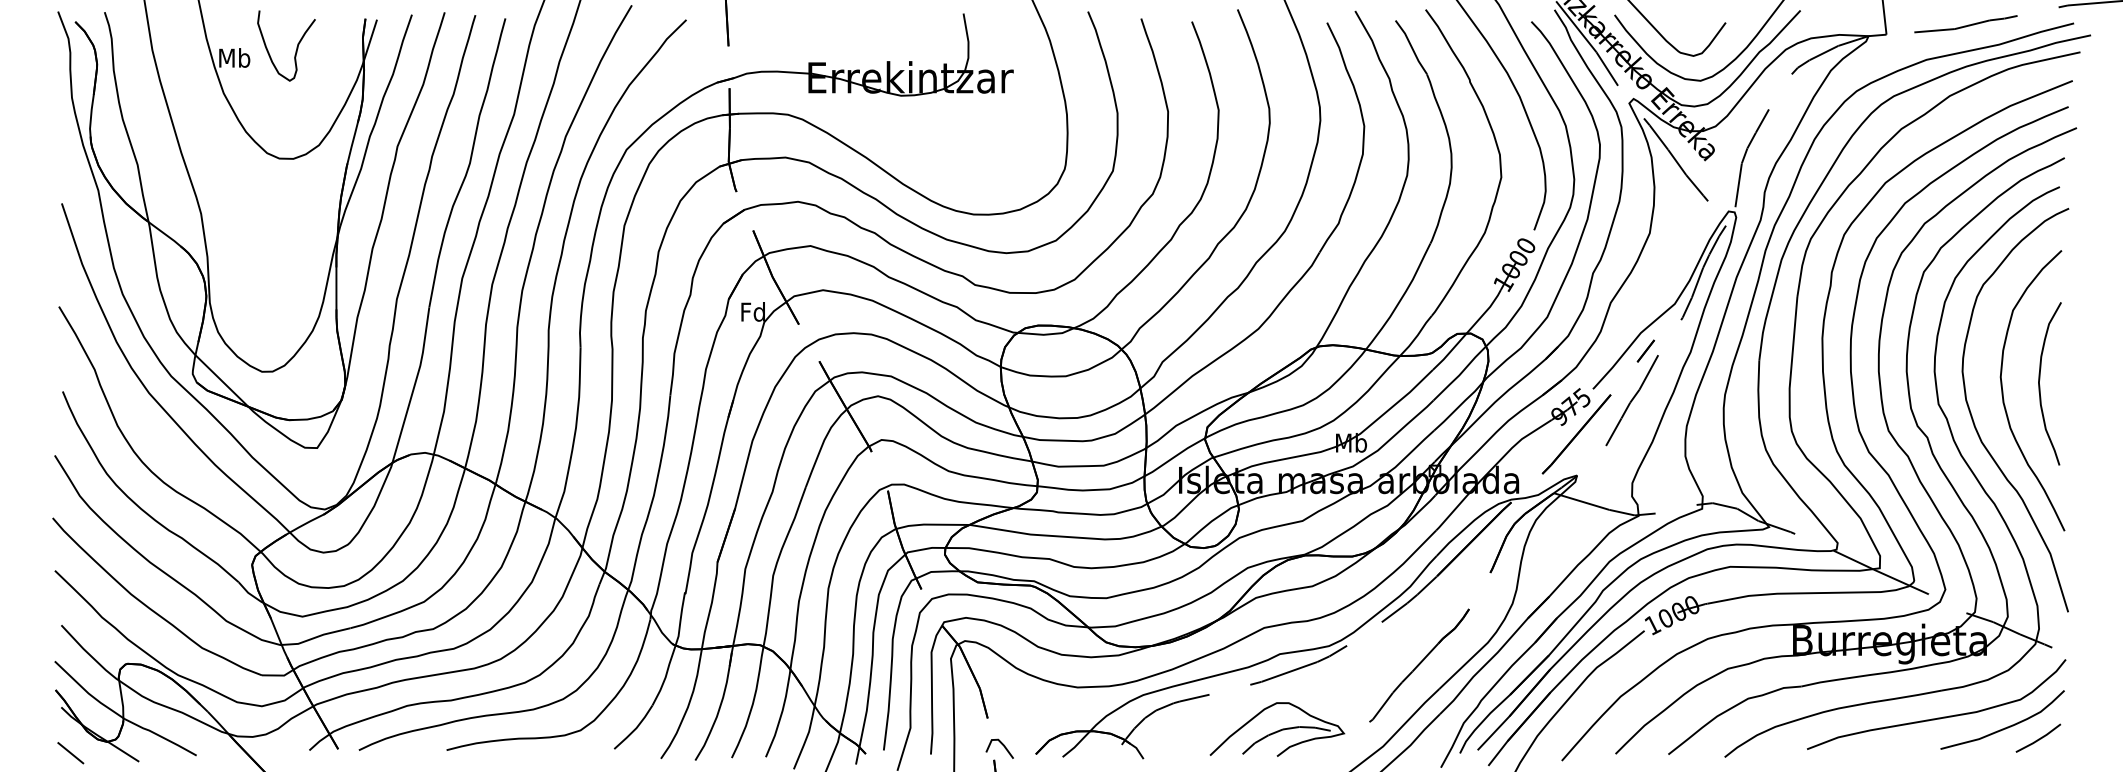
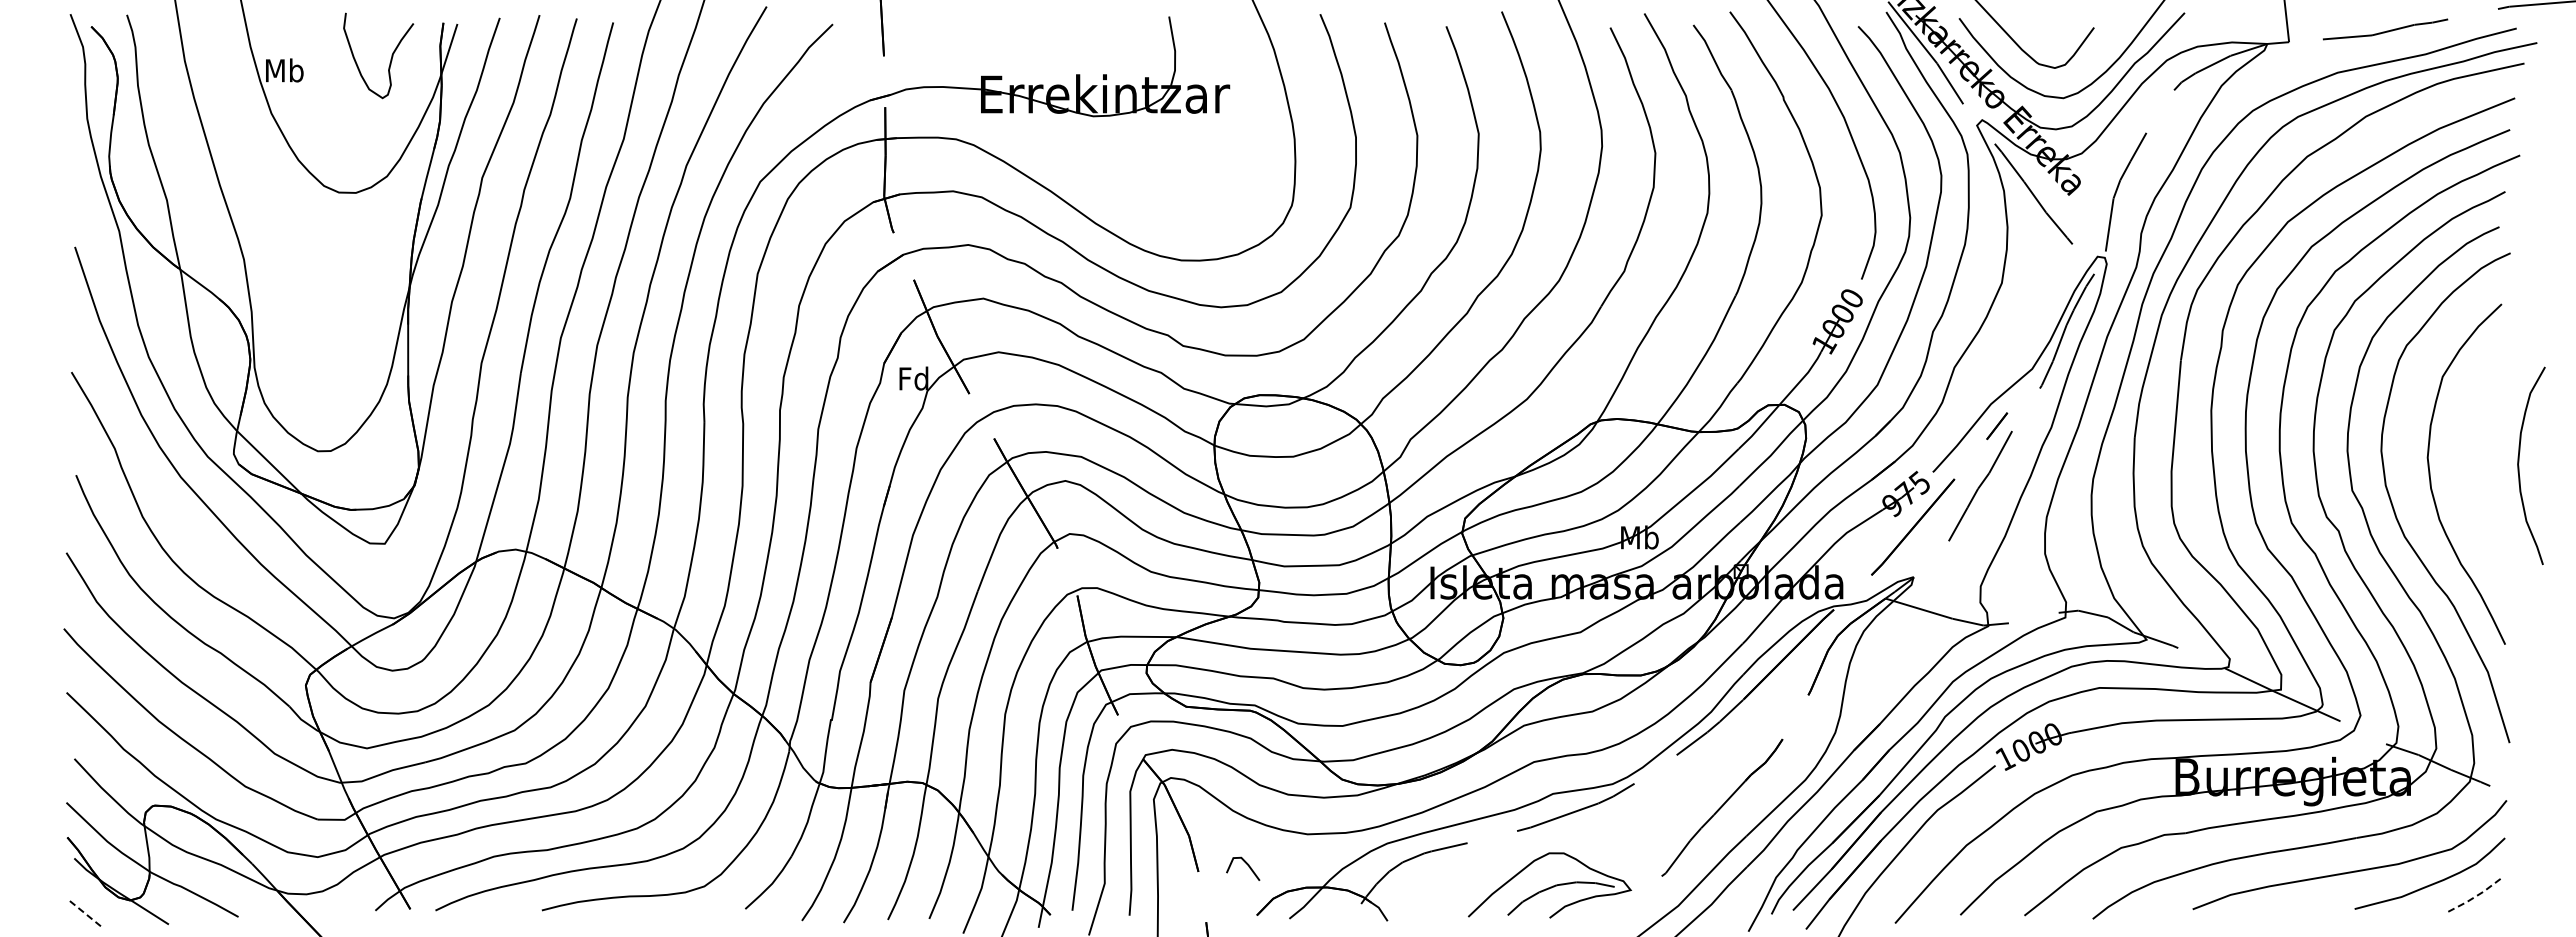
curve: (296, 48) -> (390, 58), moved
curve: (2040, 383) -> (2519, 465), moved
line: (2039, 739) -> (2474, 897), solid -> dashed
line: (1002, 745) -> (1246, 864), moved
line: (70, 753) -> (85, 914), solid -> dashed

